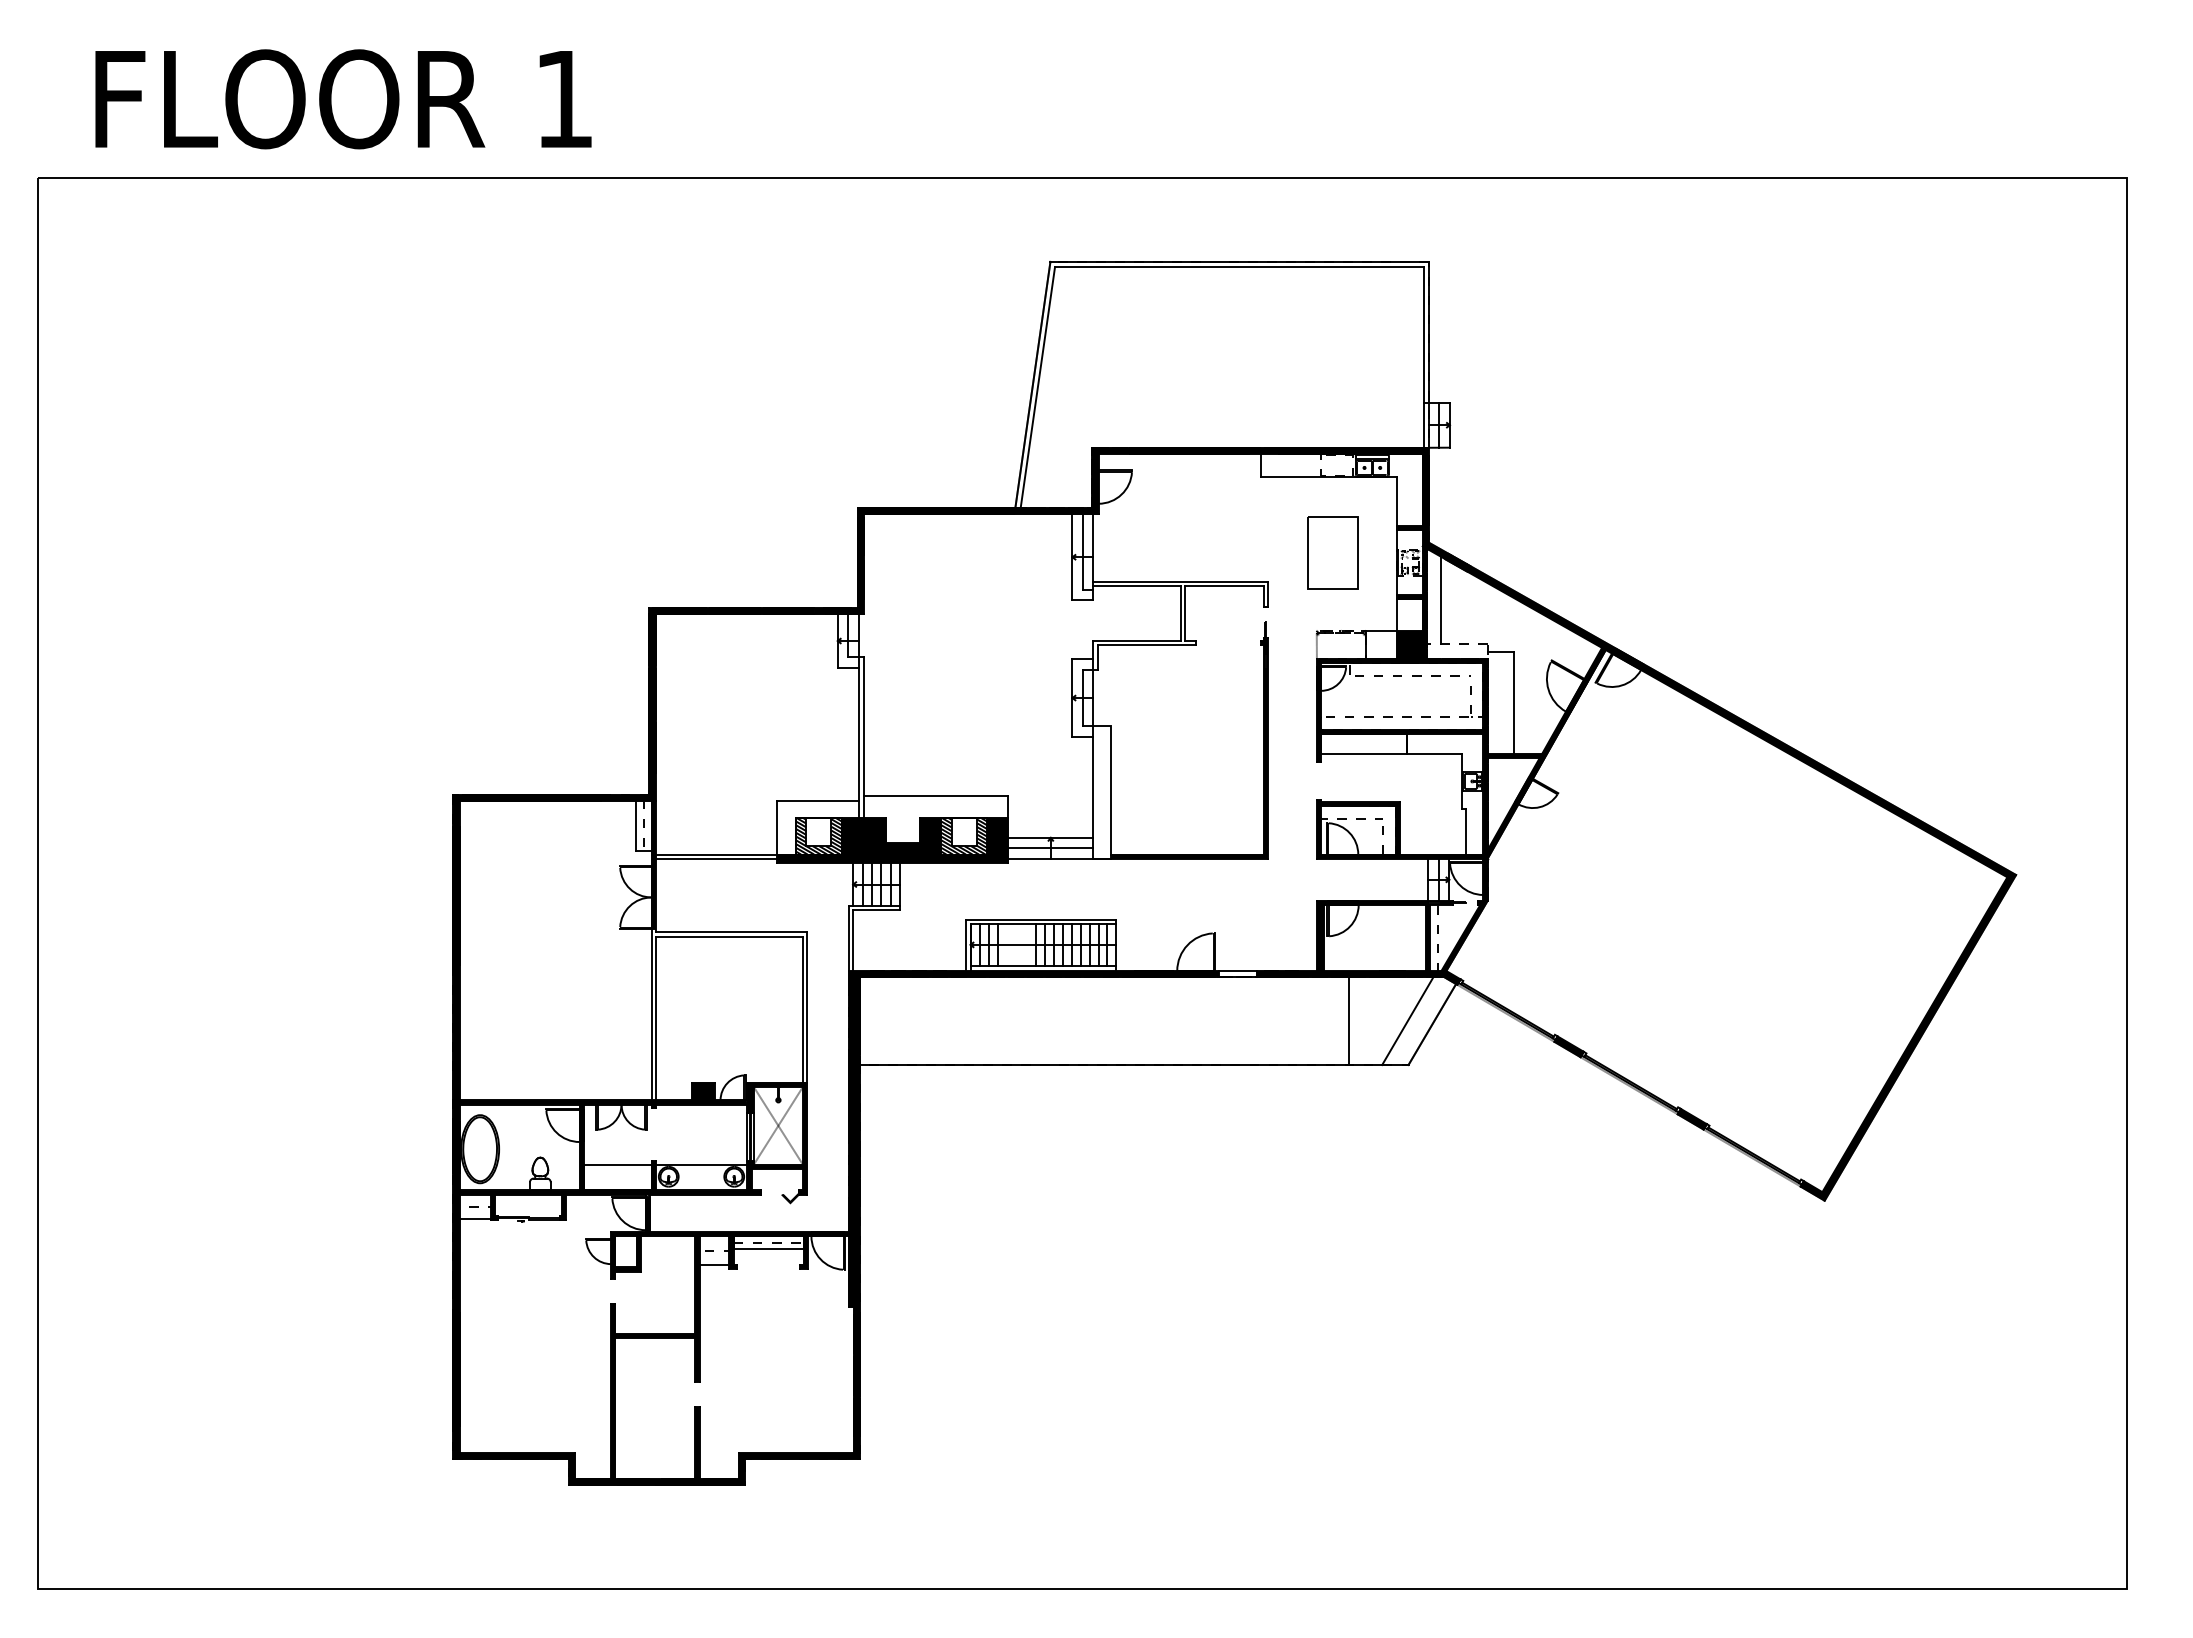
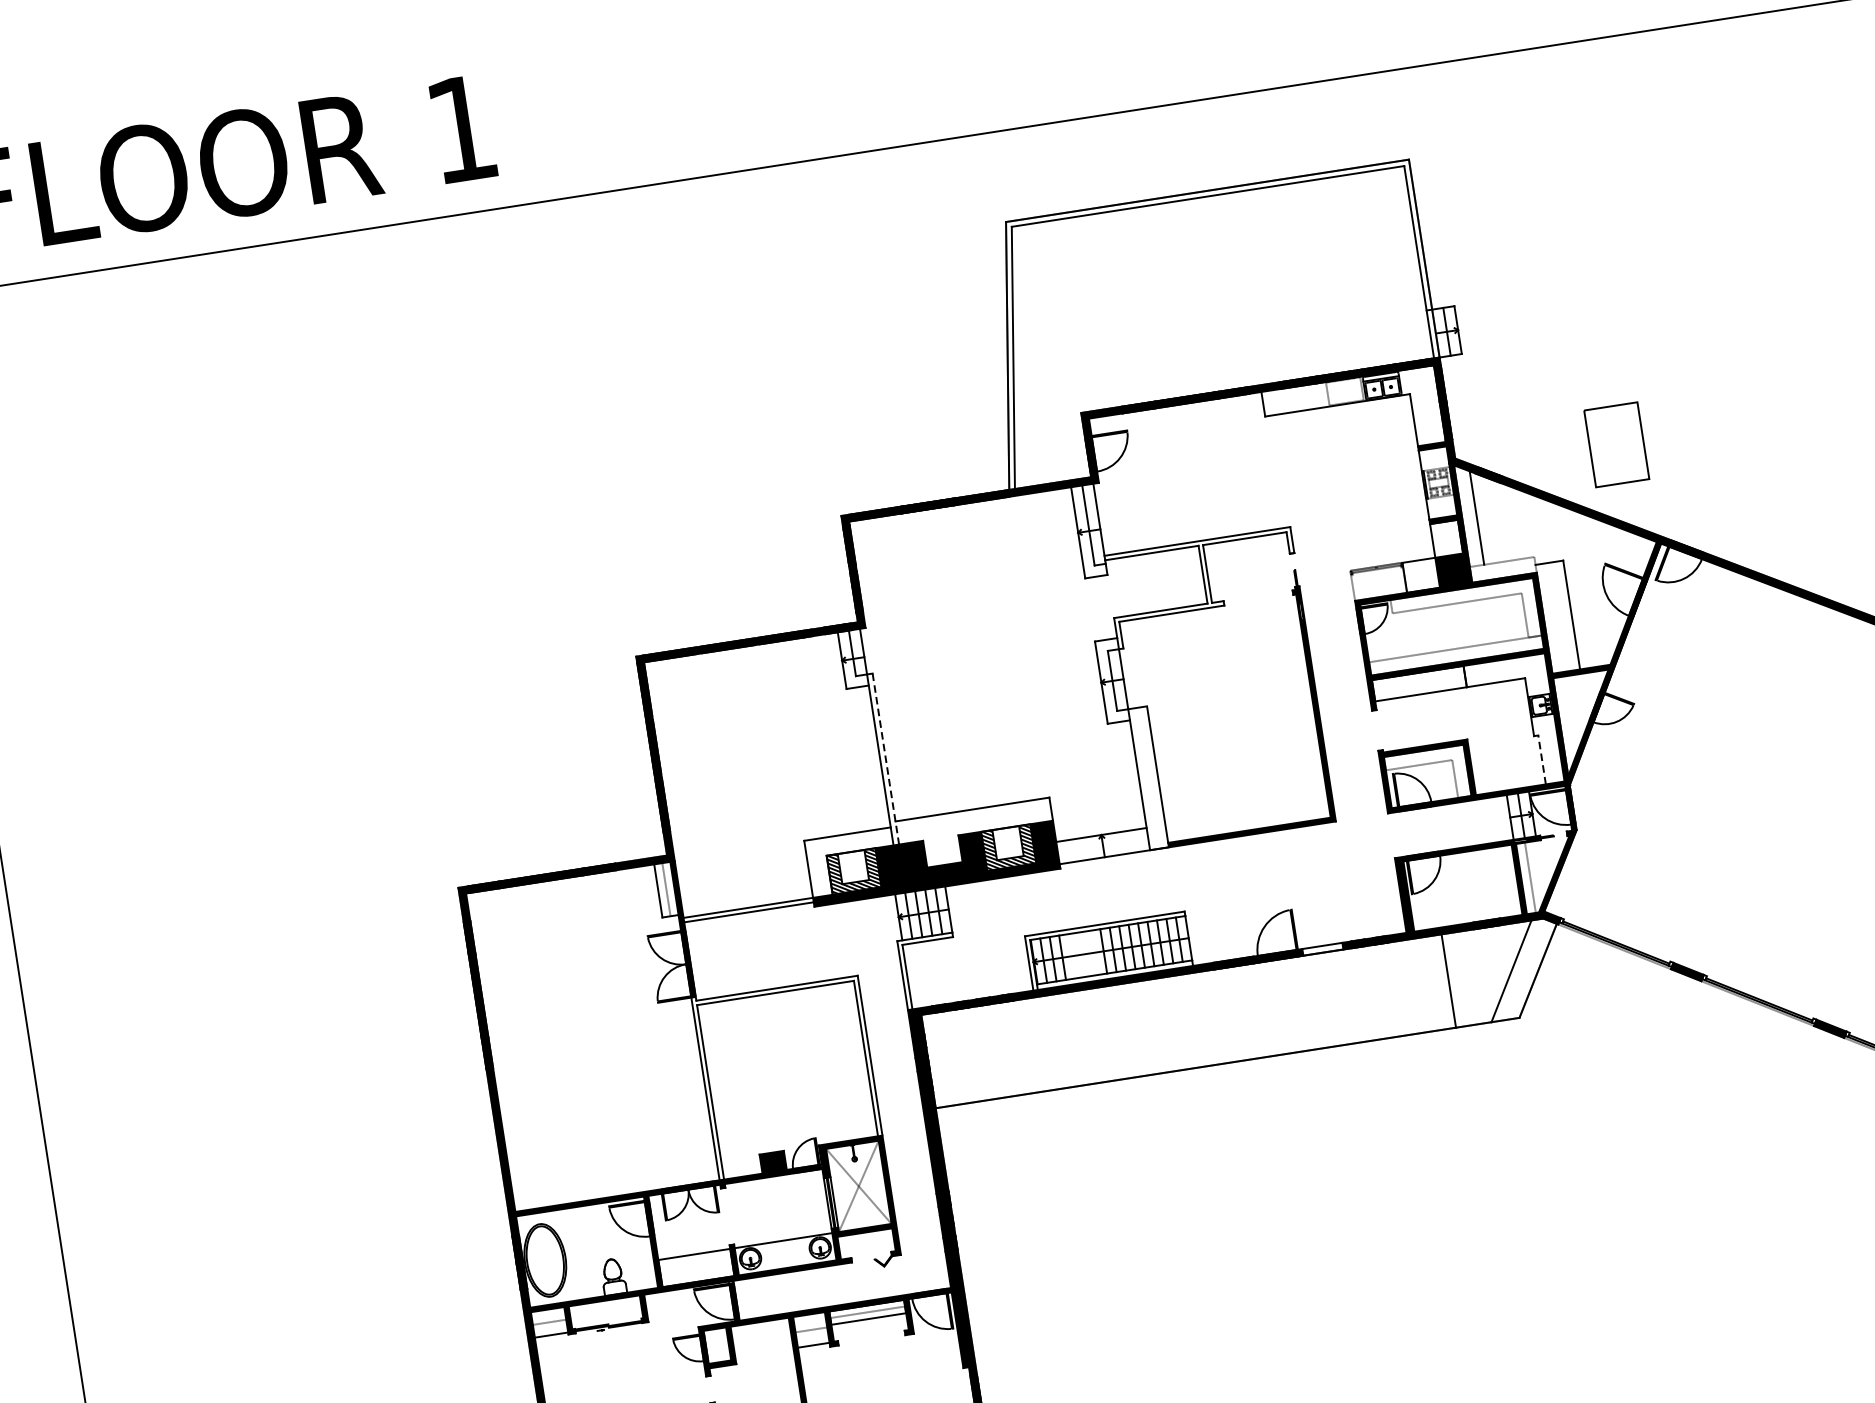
part: (1332, 552) -> (1615, 444), moved
line: (863, 738) -> (885, 760), solid -> dashed
line: (1465, 831) -> (1541, 759), solid -> dashed
line: (1050, 848) -> (1102, 846), removed

